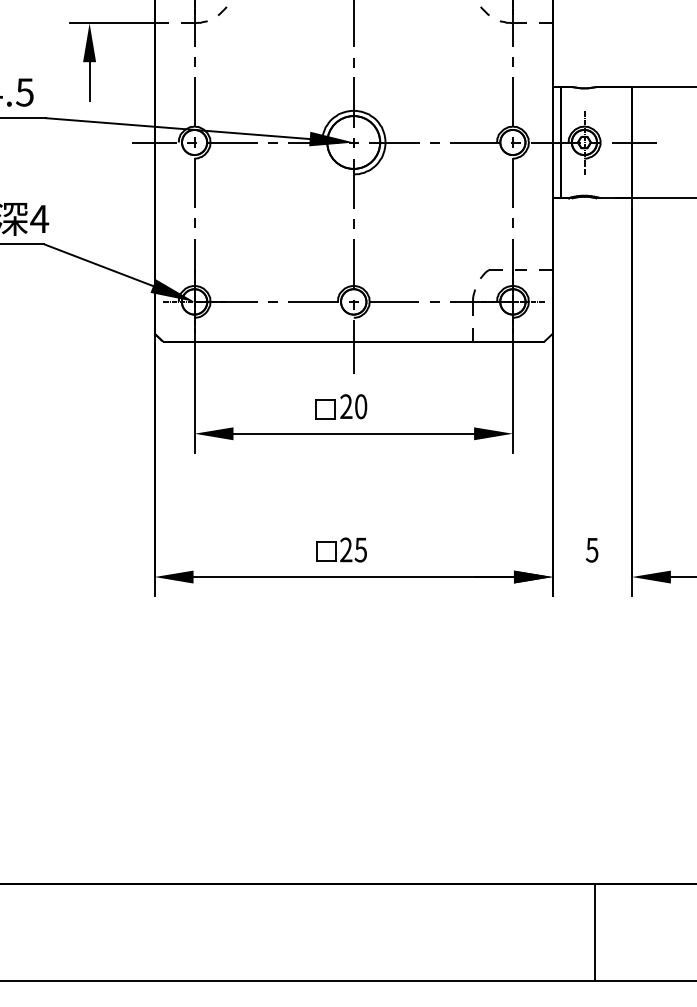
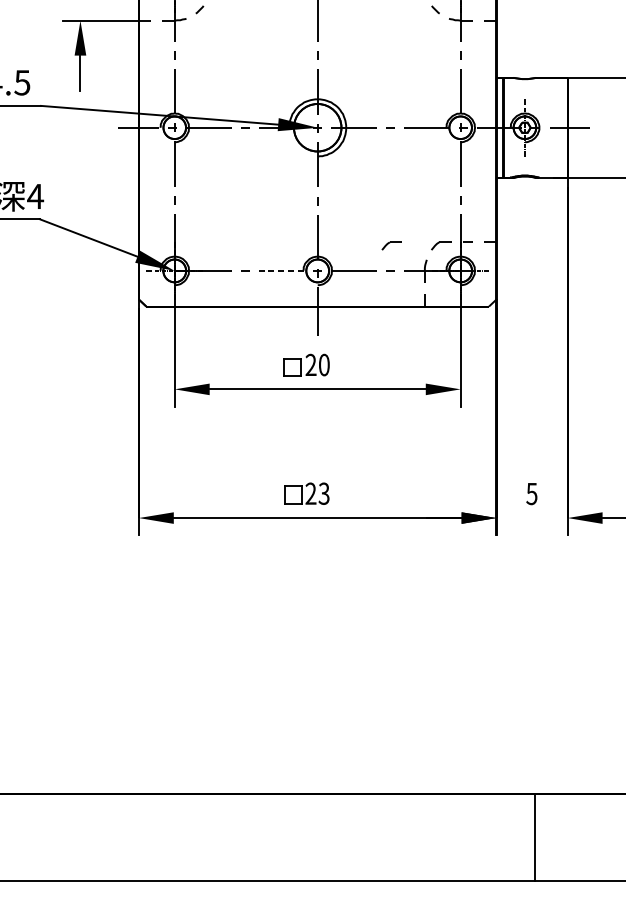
part: (436, 273) -> (392, 245), added
line: (312, 301) -> (280, 270), solid -> dashed
text: (360, 549) -> (323, 493), 25 -> 23

